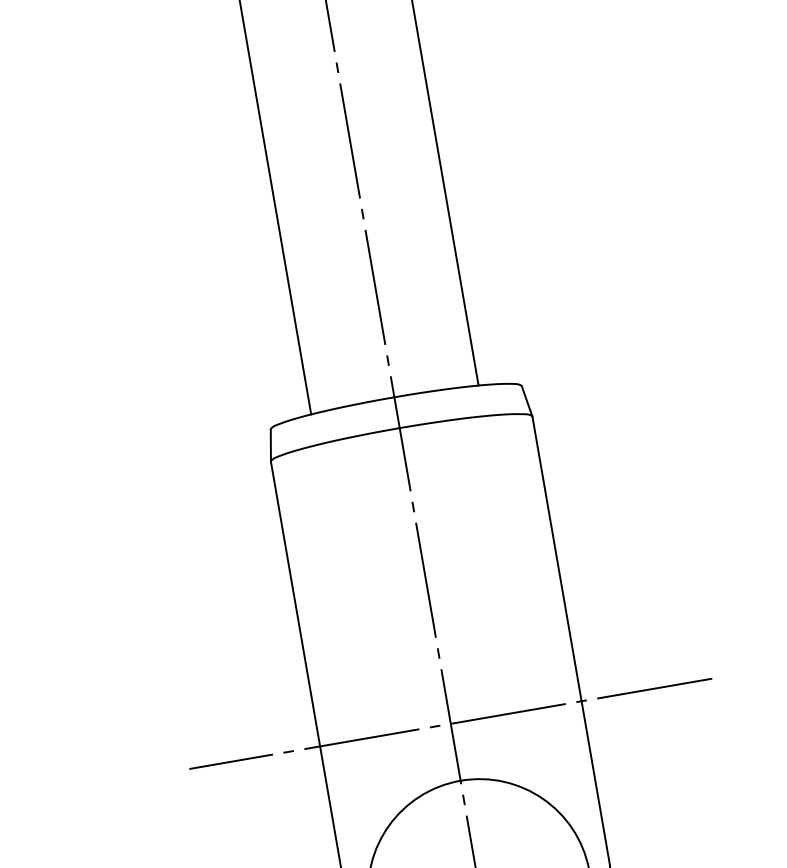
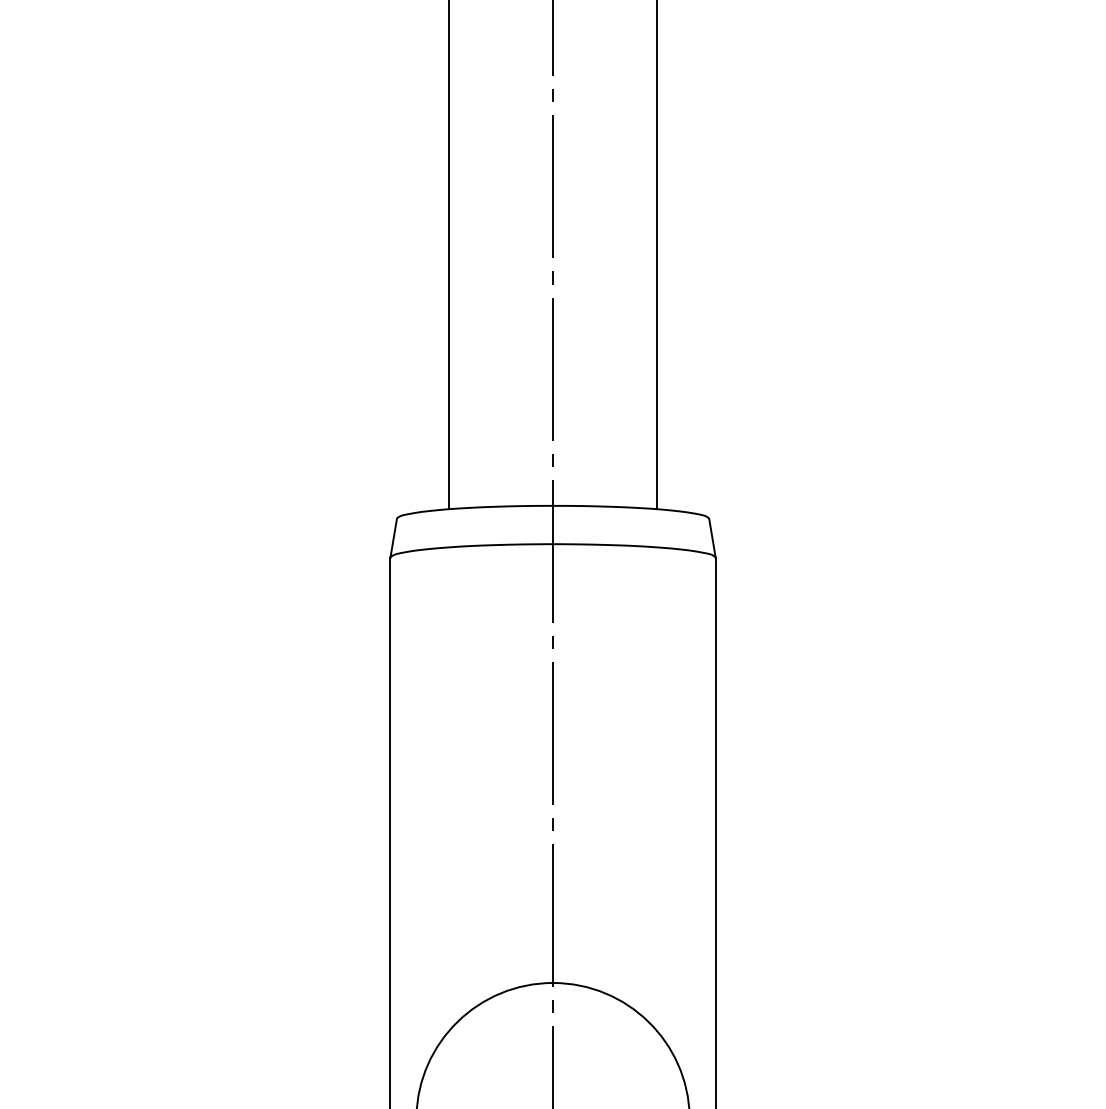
line: (450, 724) -> (552, 912), removed

